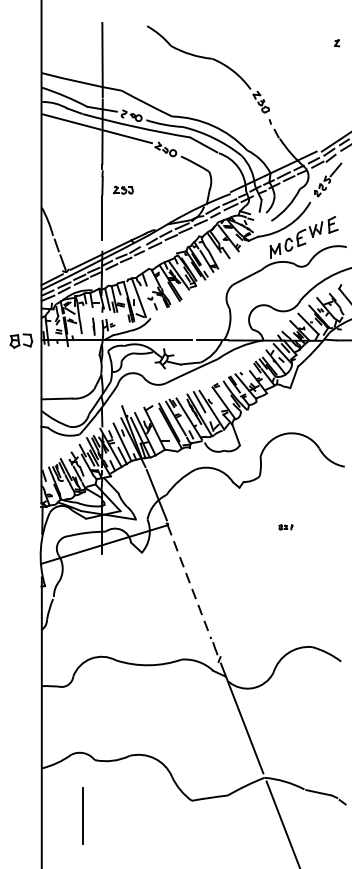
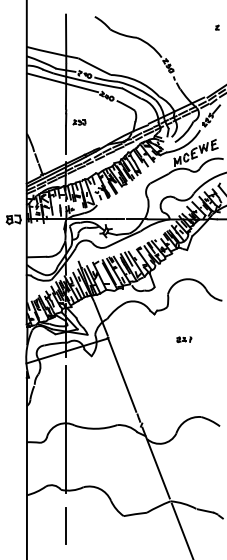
part: (286, 526) -> (184, 339), size x1.67
line: (189, 582) -> (122, 375), dashed -> solid
line: (103, 666) -> (66, 429), added
line: (82, 815) -> (65, 525), moved

